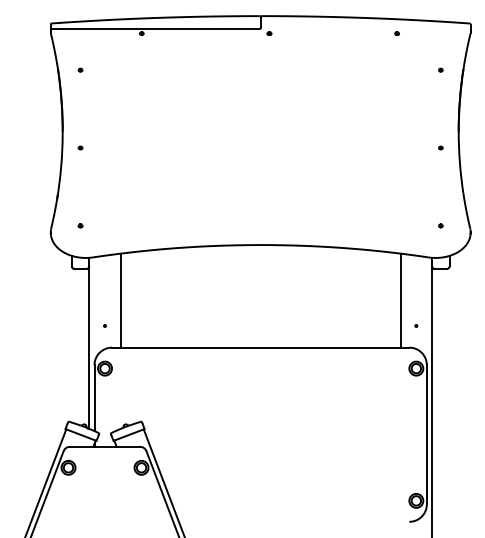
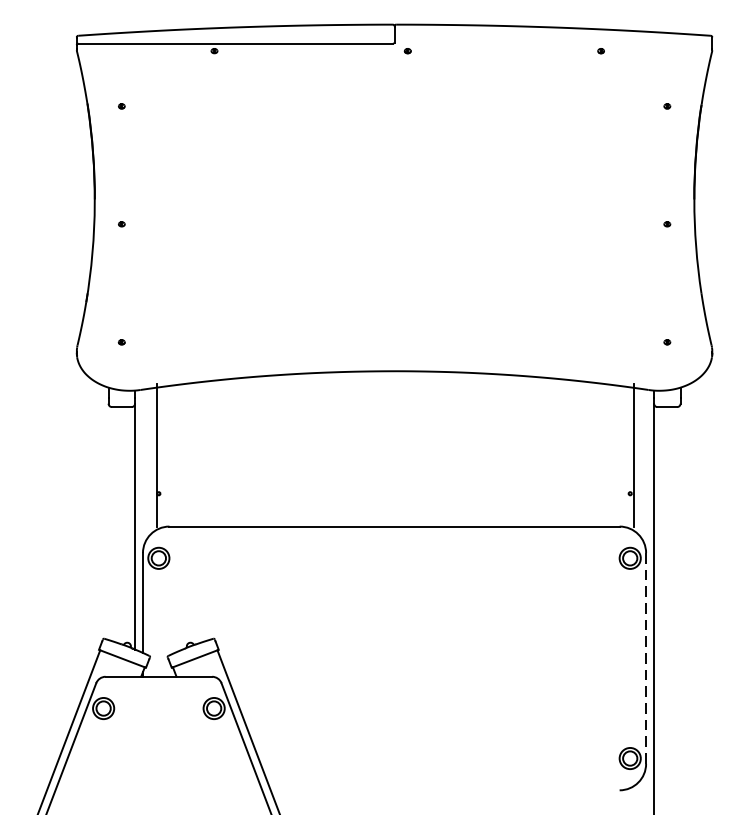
line: (120, 300) -> (156, 455), moved
line: (400, 300) -> (633, 455), moved
line: (426, 434) -> (645, 658), solid -> dashed

